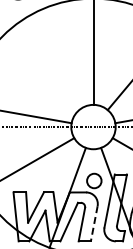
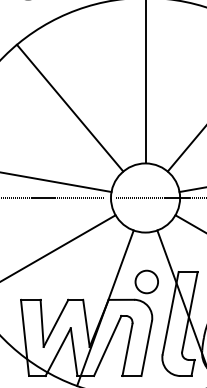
line: (44, 69) -> (69, 108), added
line: (94, 223) -> (147, 348), dashed -> solid

